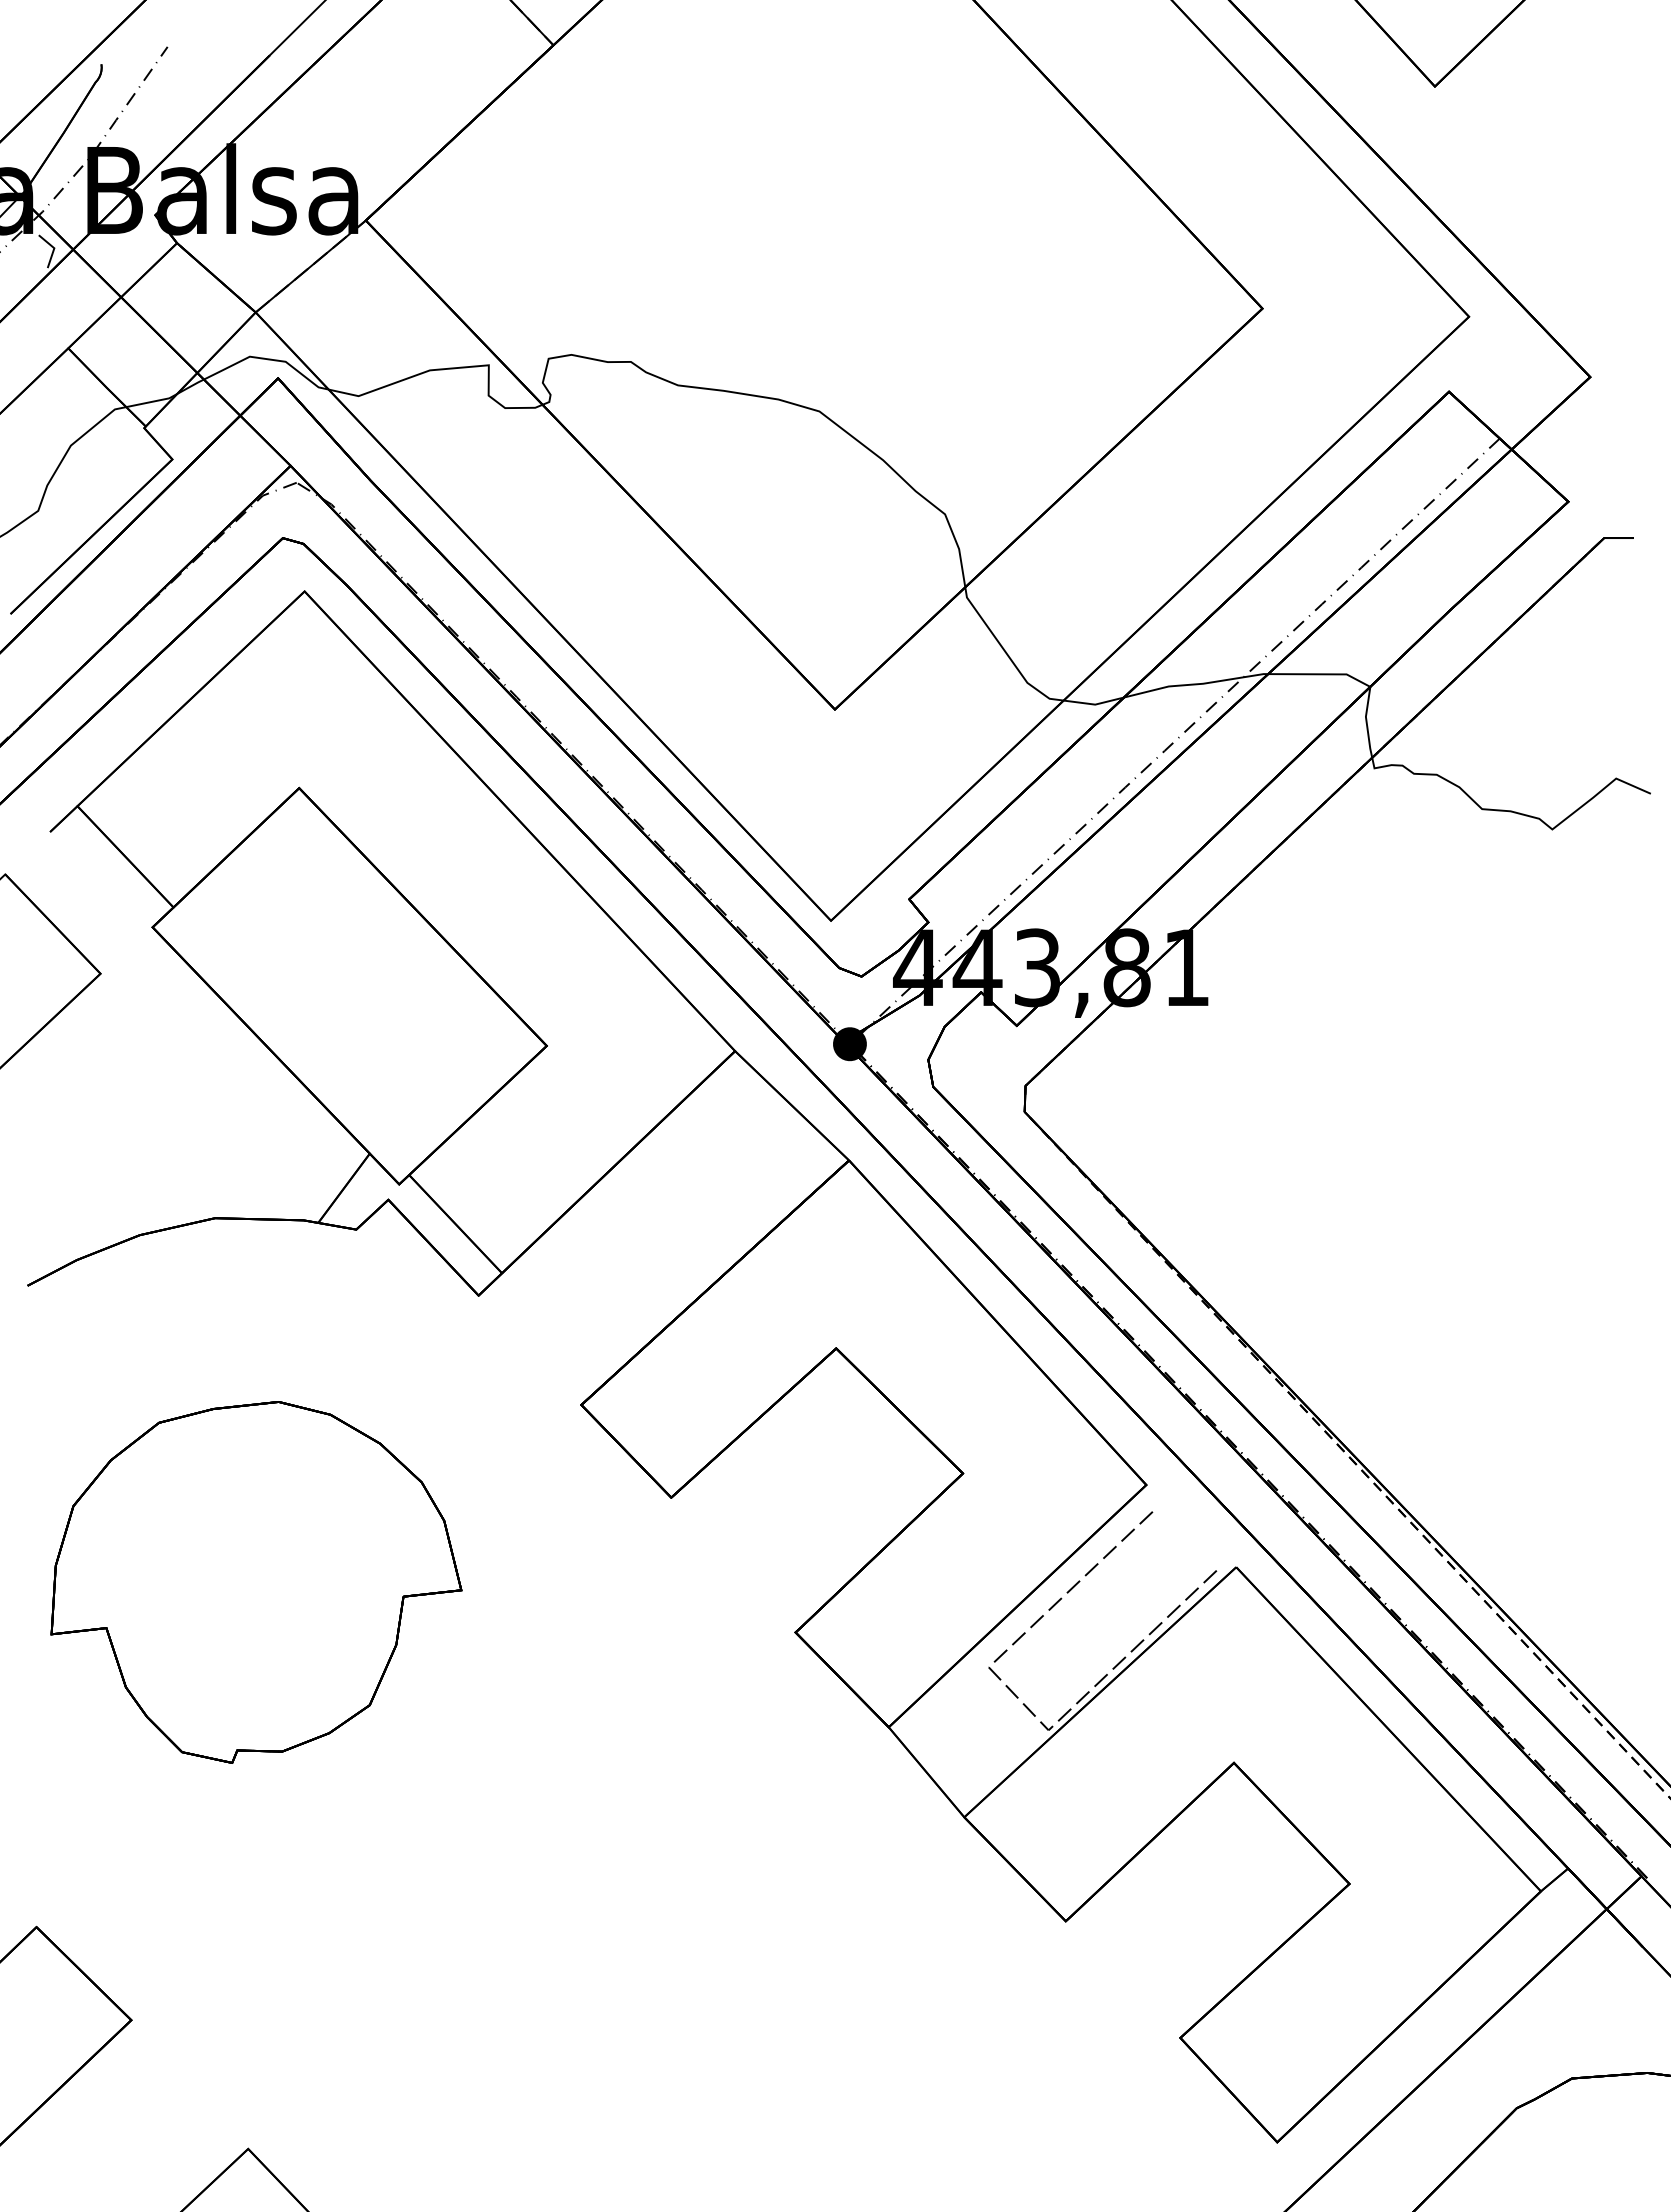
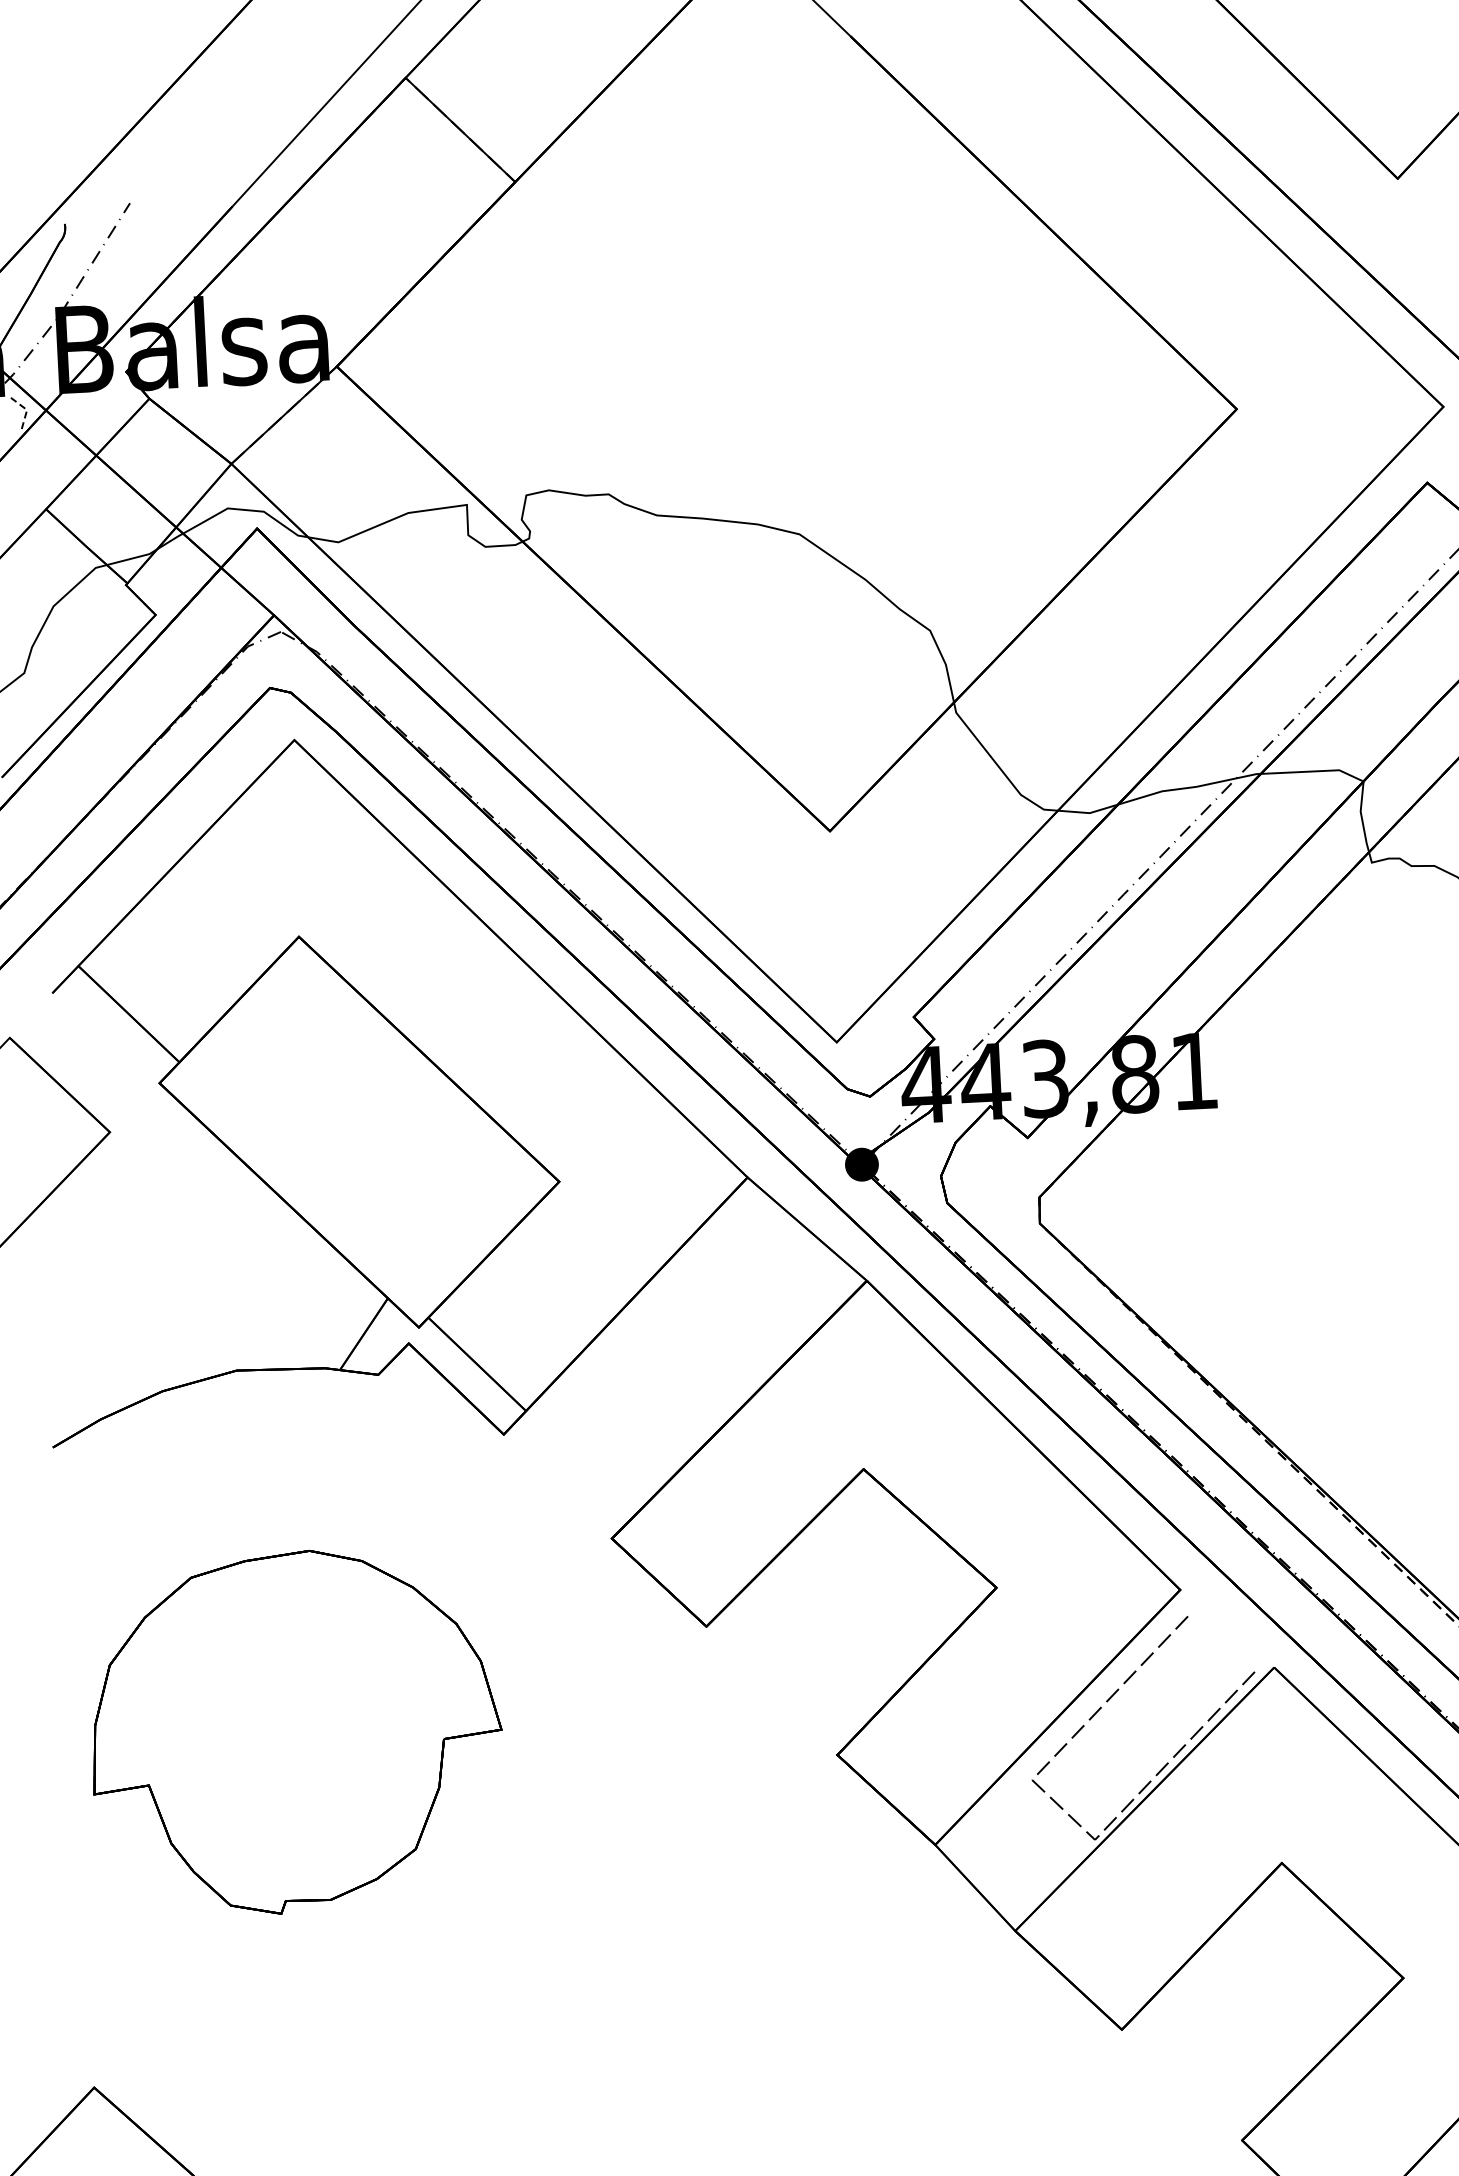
line: (54, 248) -> (27, 410), solid -> dashed

